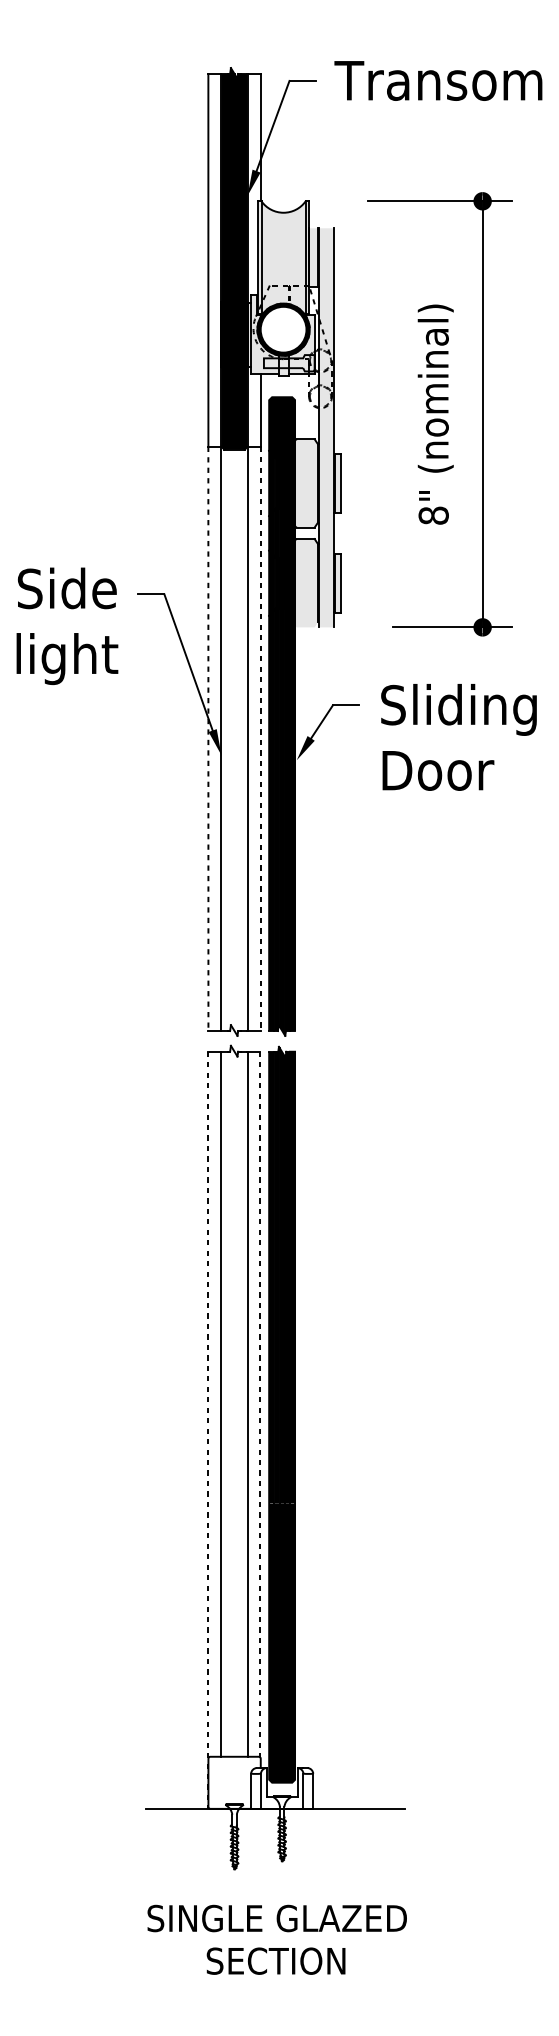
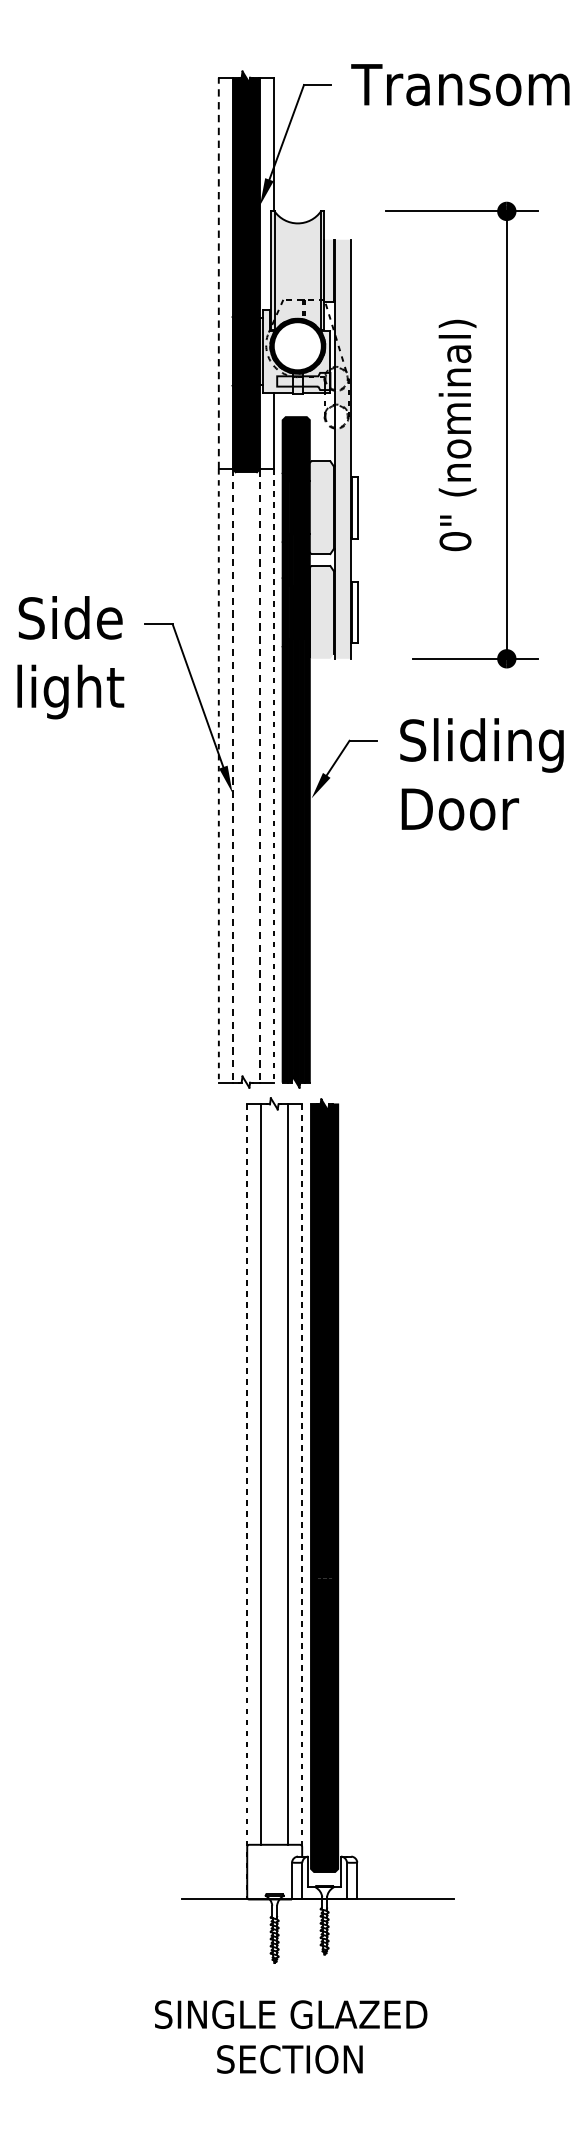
line: (208, 259) -> (218, 272), solid -> dashed
fill: (324, 396) -> (340, 416), removed
fill: (337, 483) -> (354, 507), removed
text: (433, 515) -> (455, 541), 8" -> 0"
fill: (337, 582) -> (354, 611), removed
line: (221, 739) -> (232, 776), solid -> dashed
line: (247, 739) -> (259, 776), solid -> dashed
part: (275, 1457) -> (317, 1530), moved

